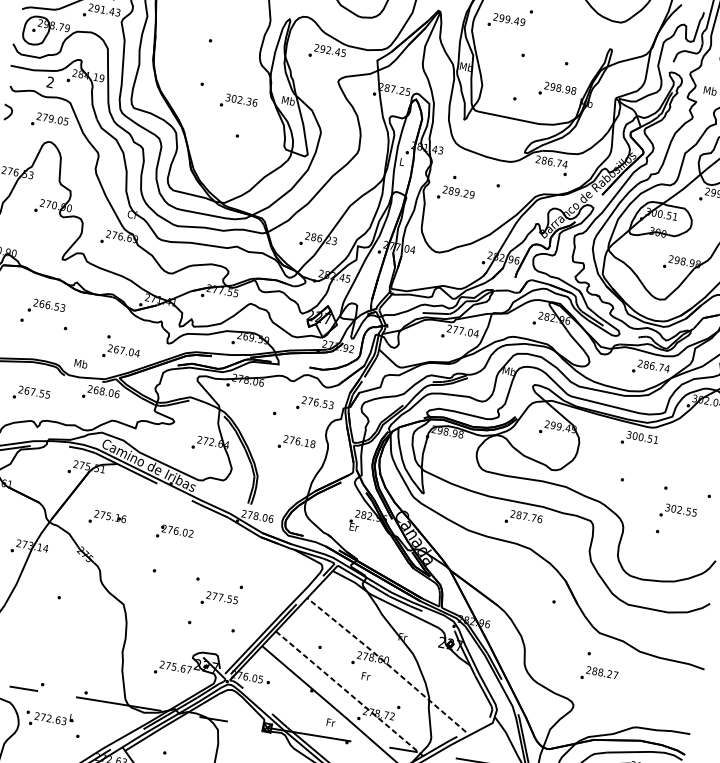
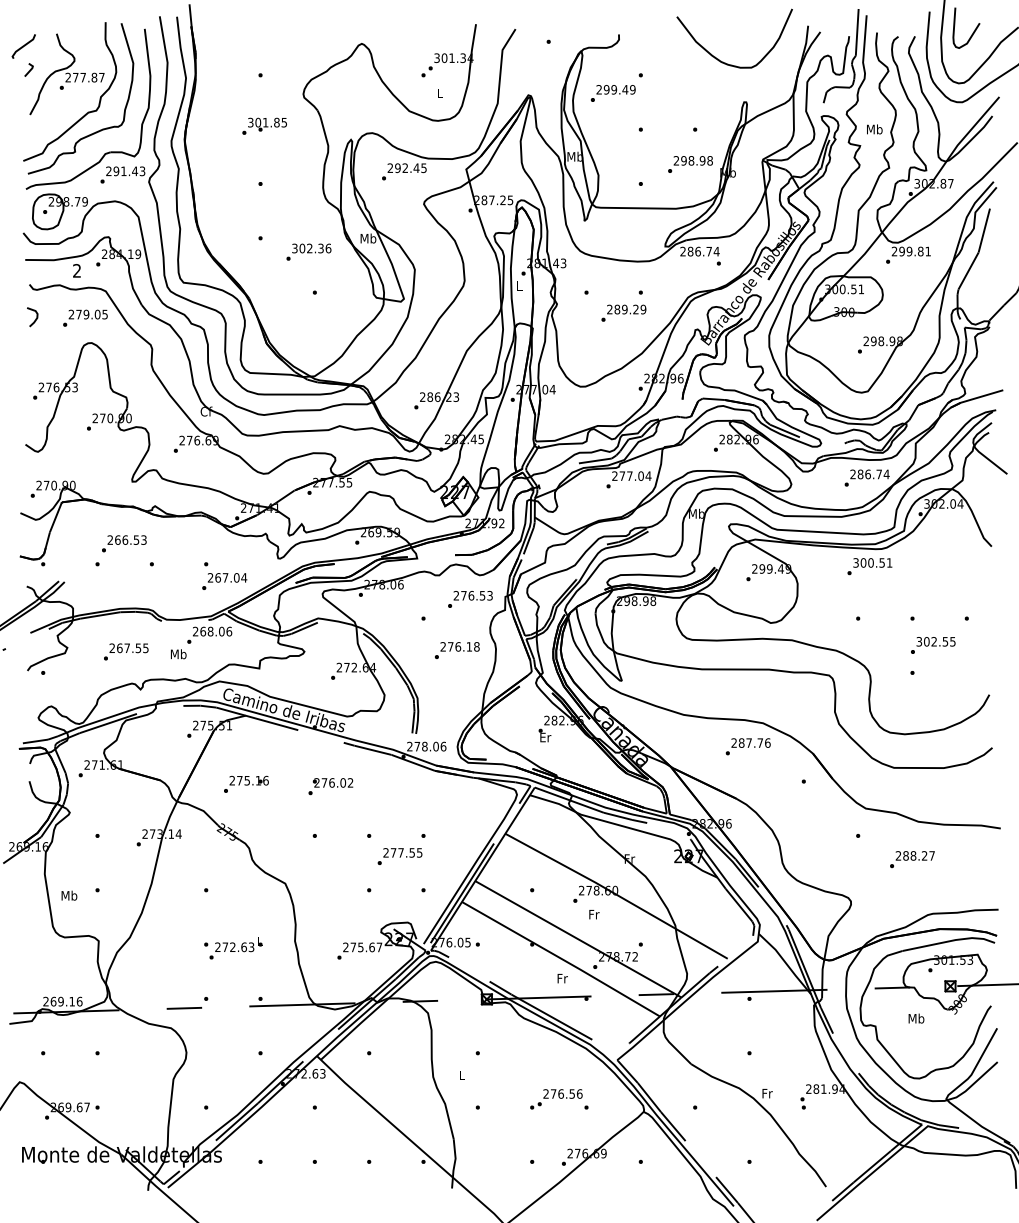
text: (455, 194) -> (623, 312), moved
text: (80, 363) -> (178, 654), moved
text: (523, 518) -> (747, 746), moved
line: (386, 663) -> (616, 894), dashed -> solid
text: (599, 675) -> (912, 859), moved
line: (349, 693) -> (578, 939), dashed -> solid
text: (49, 719) -> (233, 948), moved

